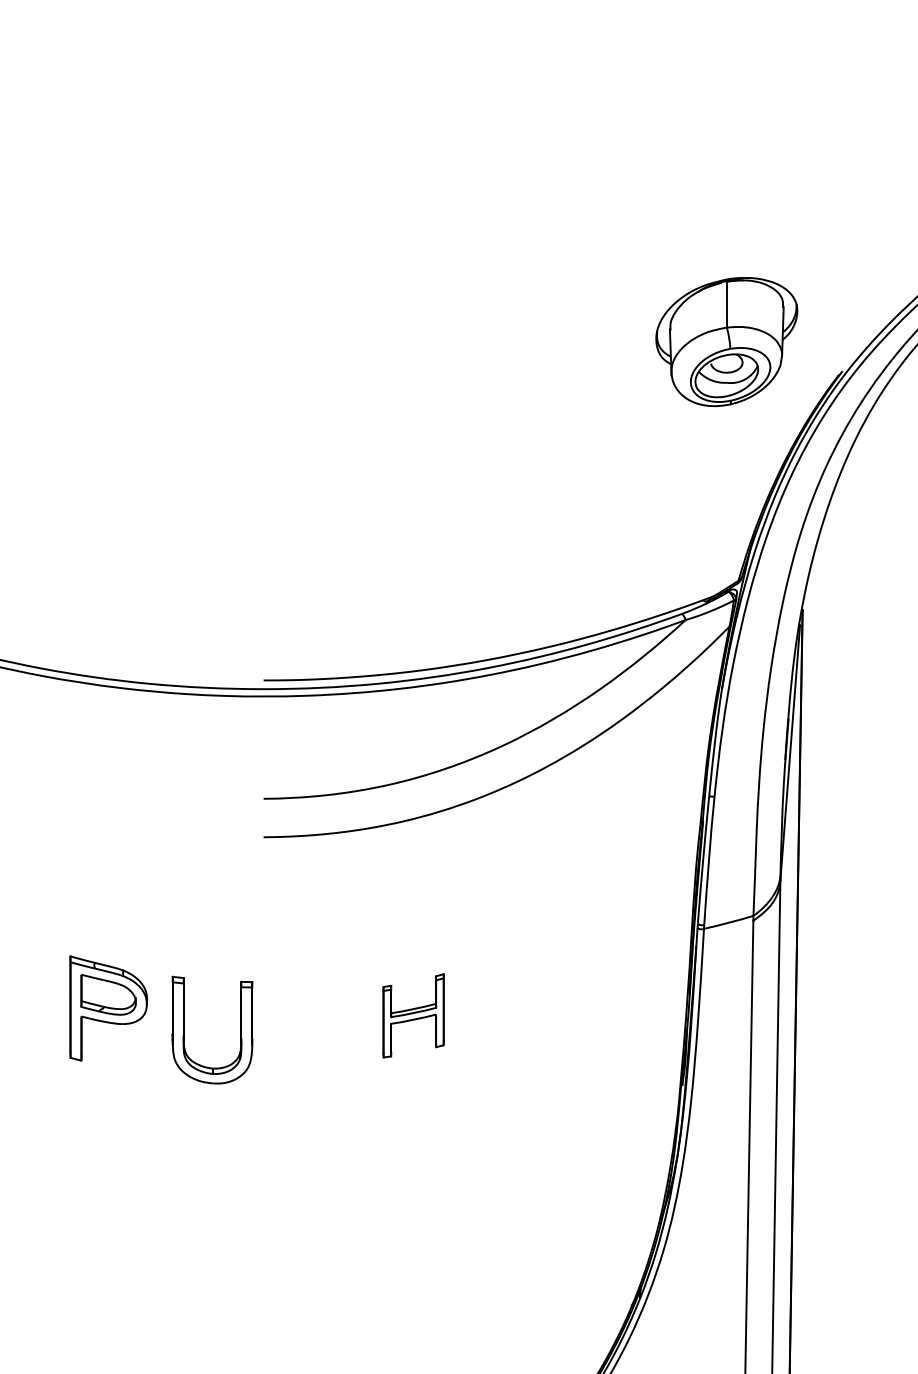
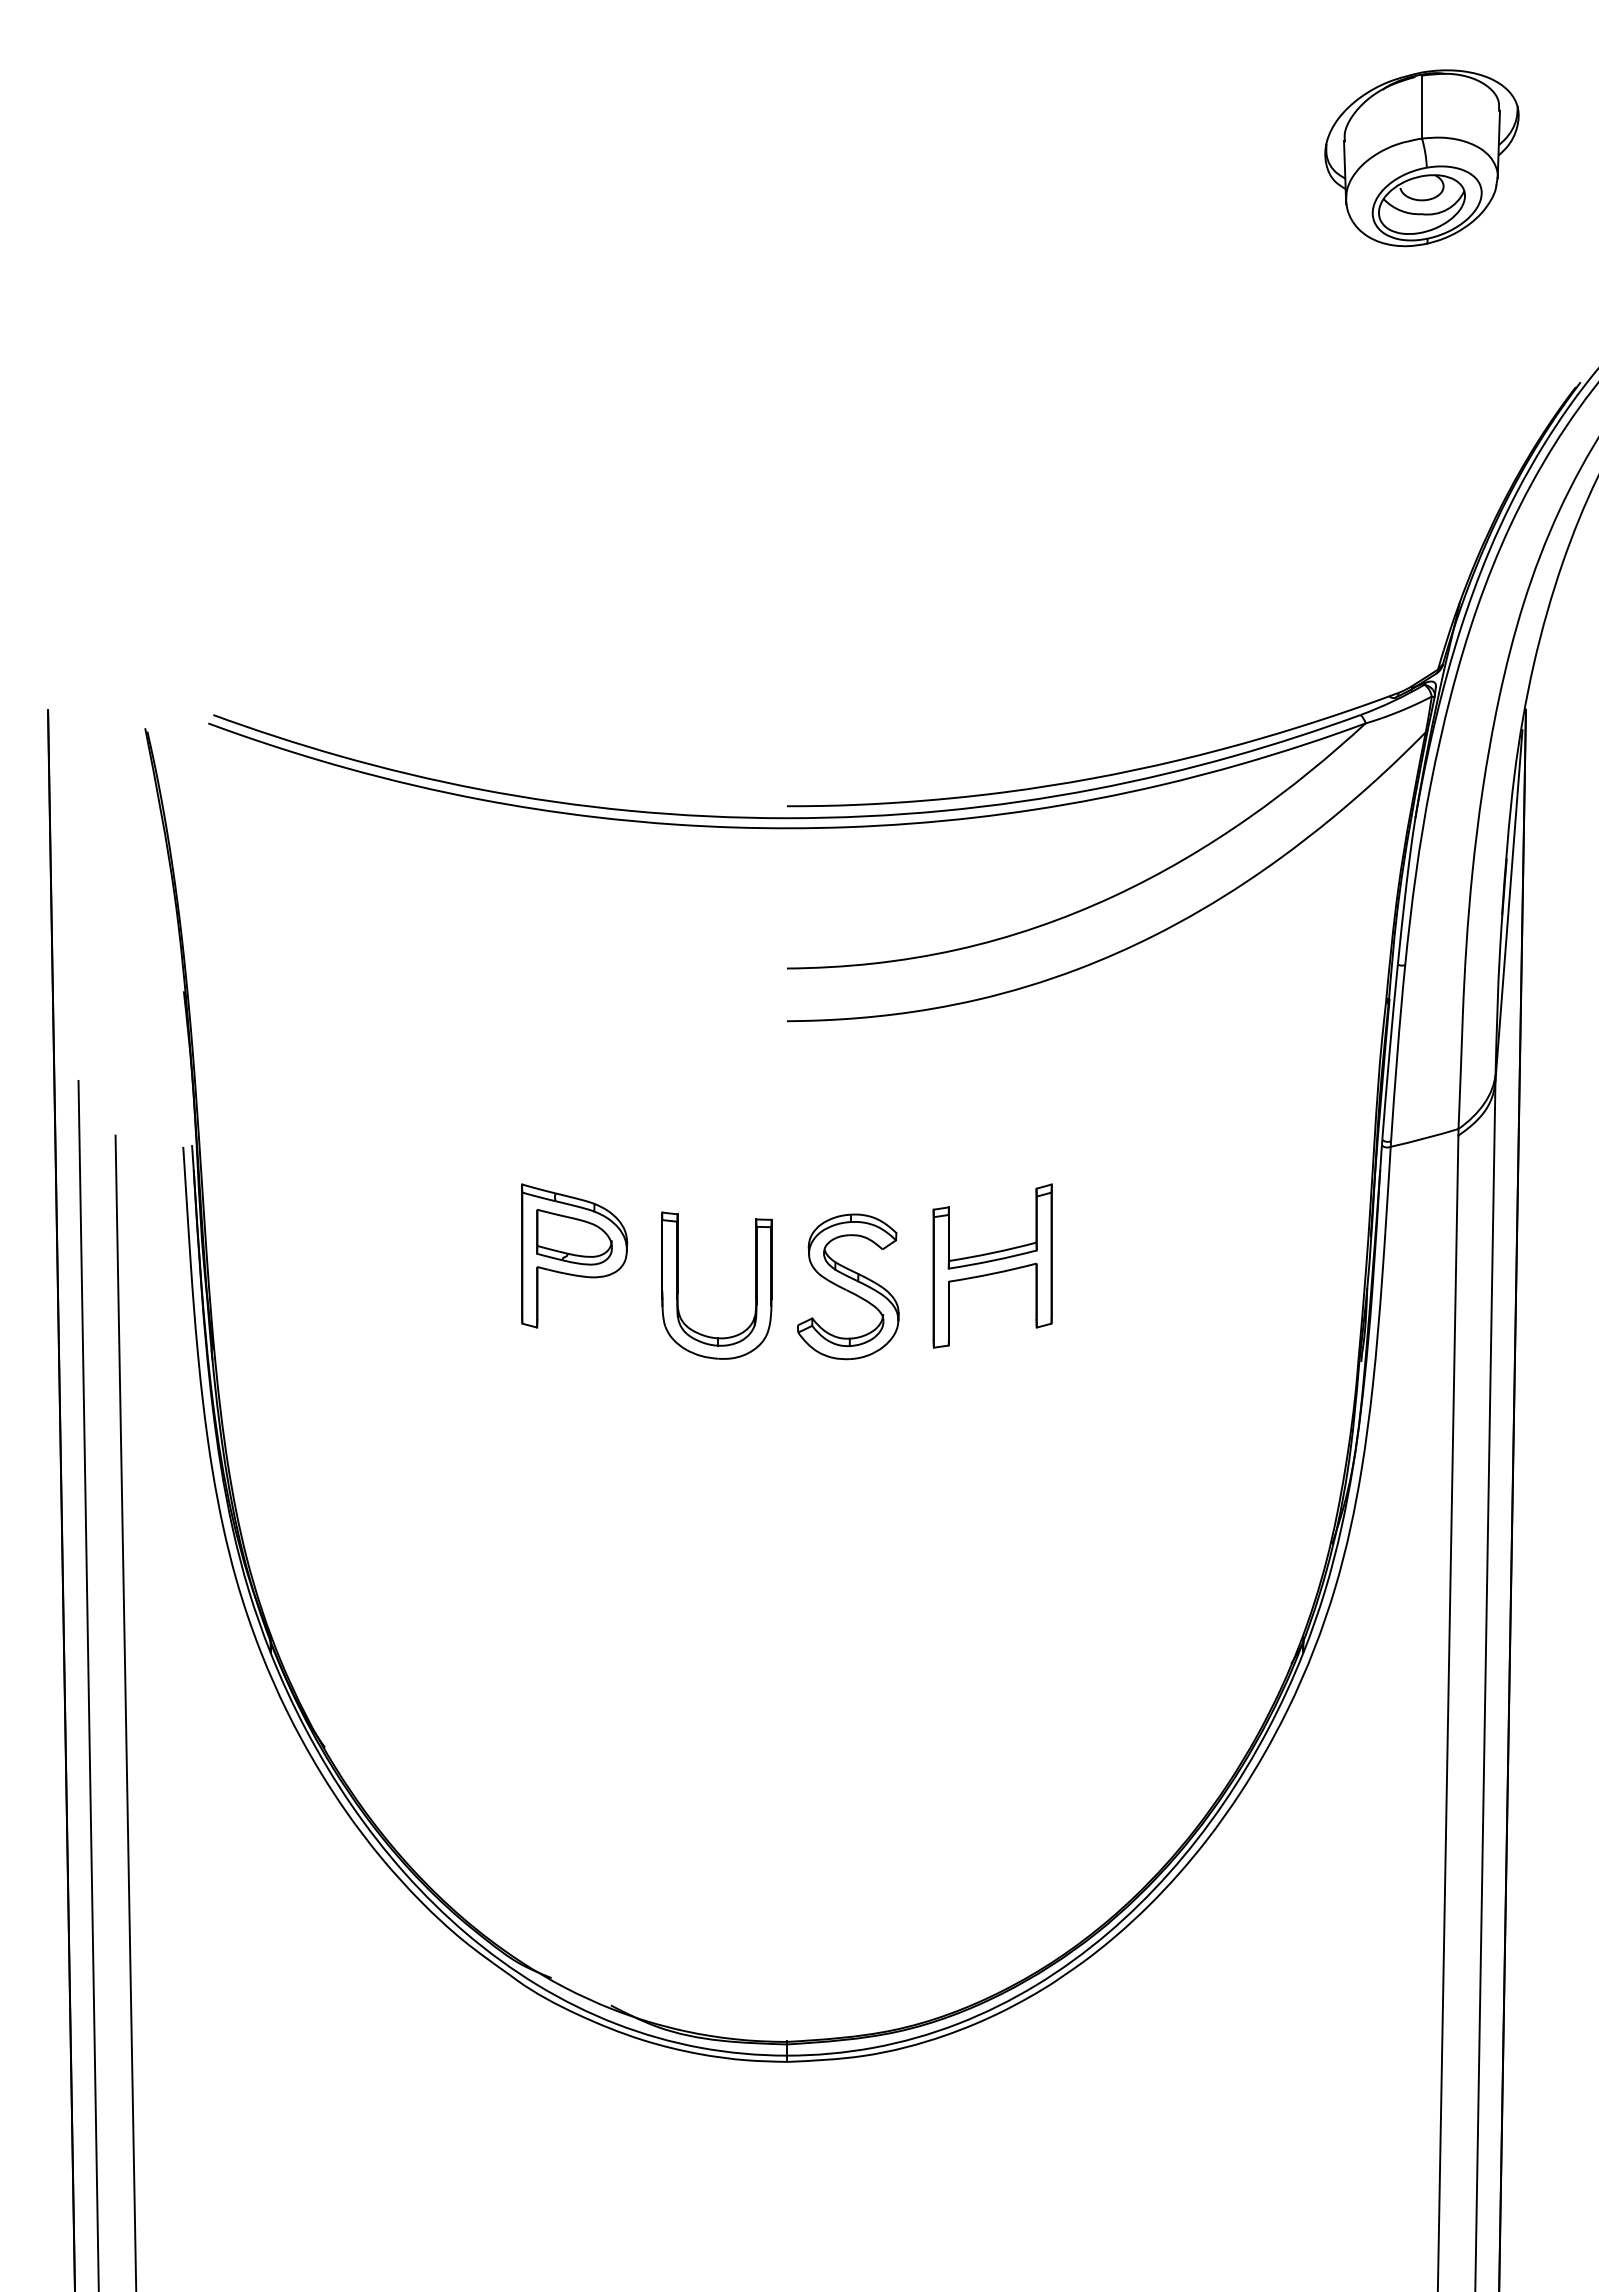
part: (726, 342) -> (1421, 158), moved
part: (413, 1015) -> (992, 1265), size x1.43
part: (308, 1030) -> (848, 1286), added

